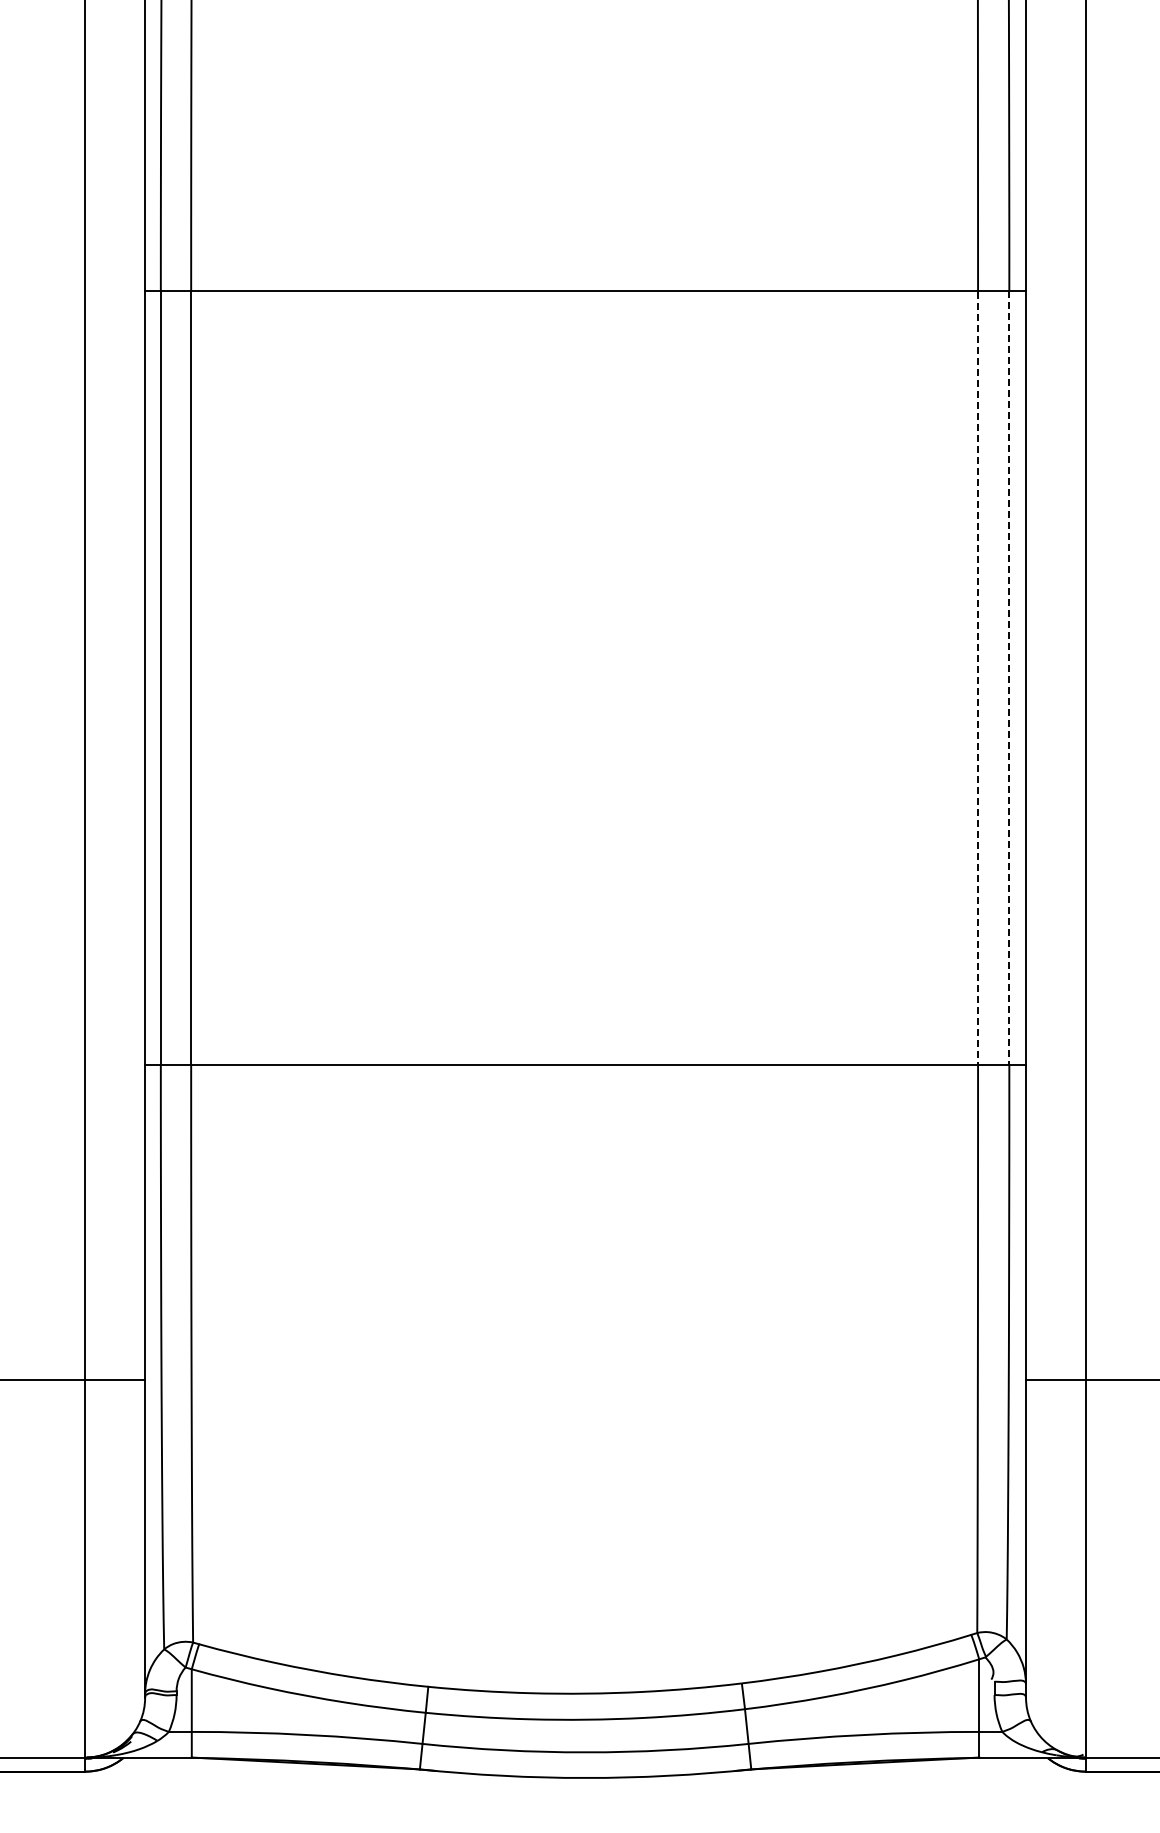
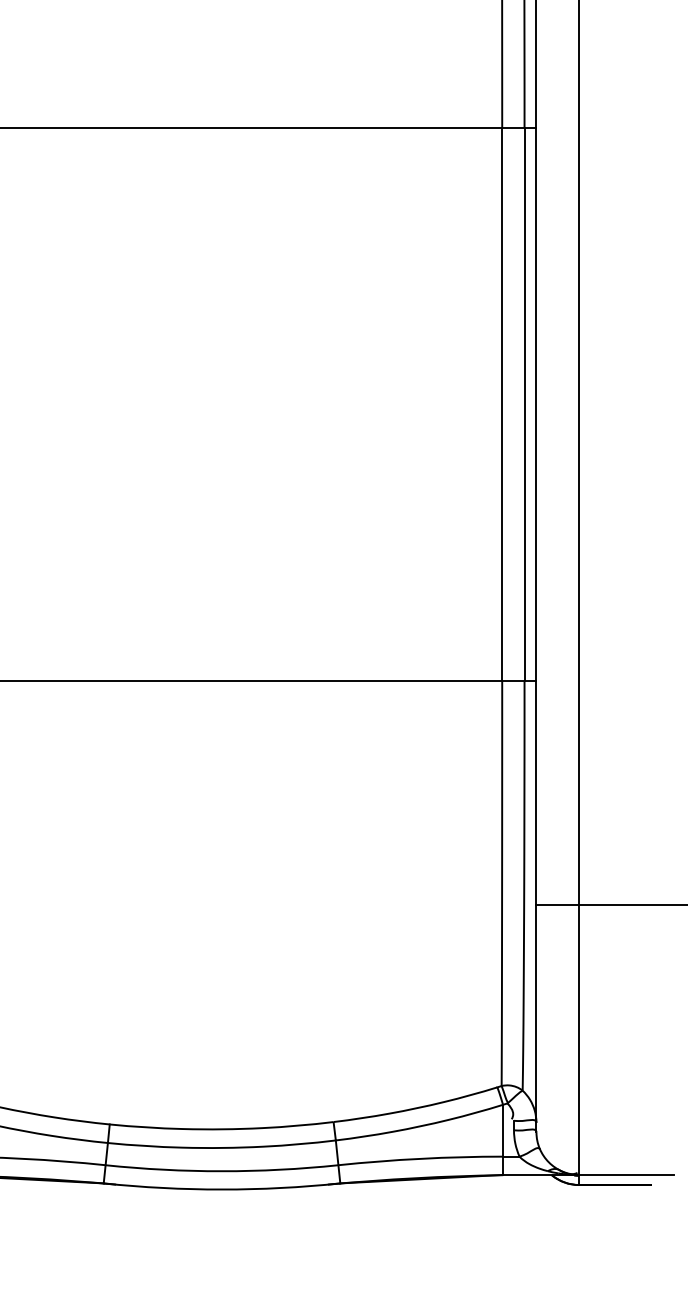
line: (978, 678) -> (502, 404), dashed -> solid
line: (1009, 678) -> (524, 404), dashed -> solid

